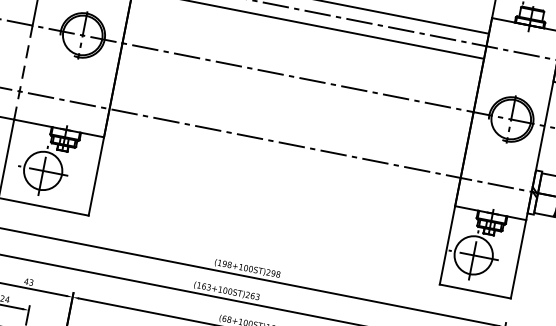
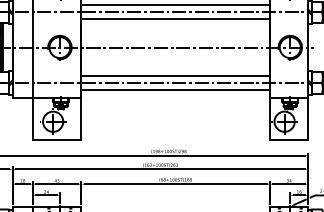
line: (22, 71) -> (32, 72), dashed -> solid
line: (287, 131) -> (175, 76), added
line: (282, 155) -> (175, 89), added

